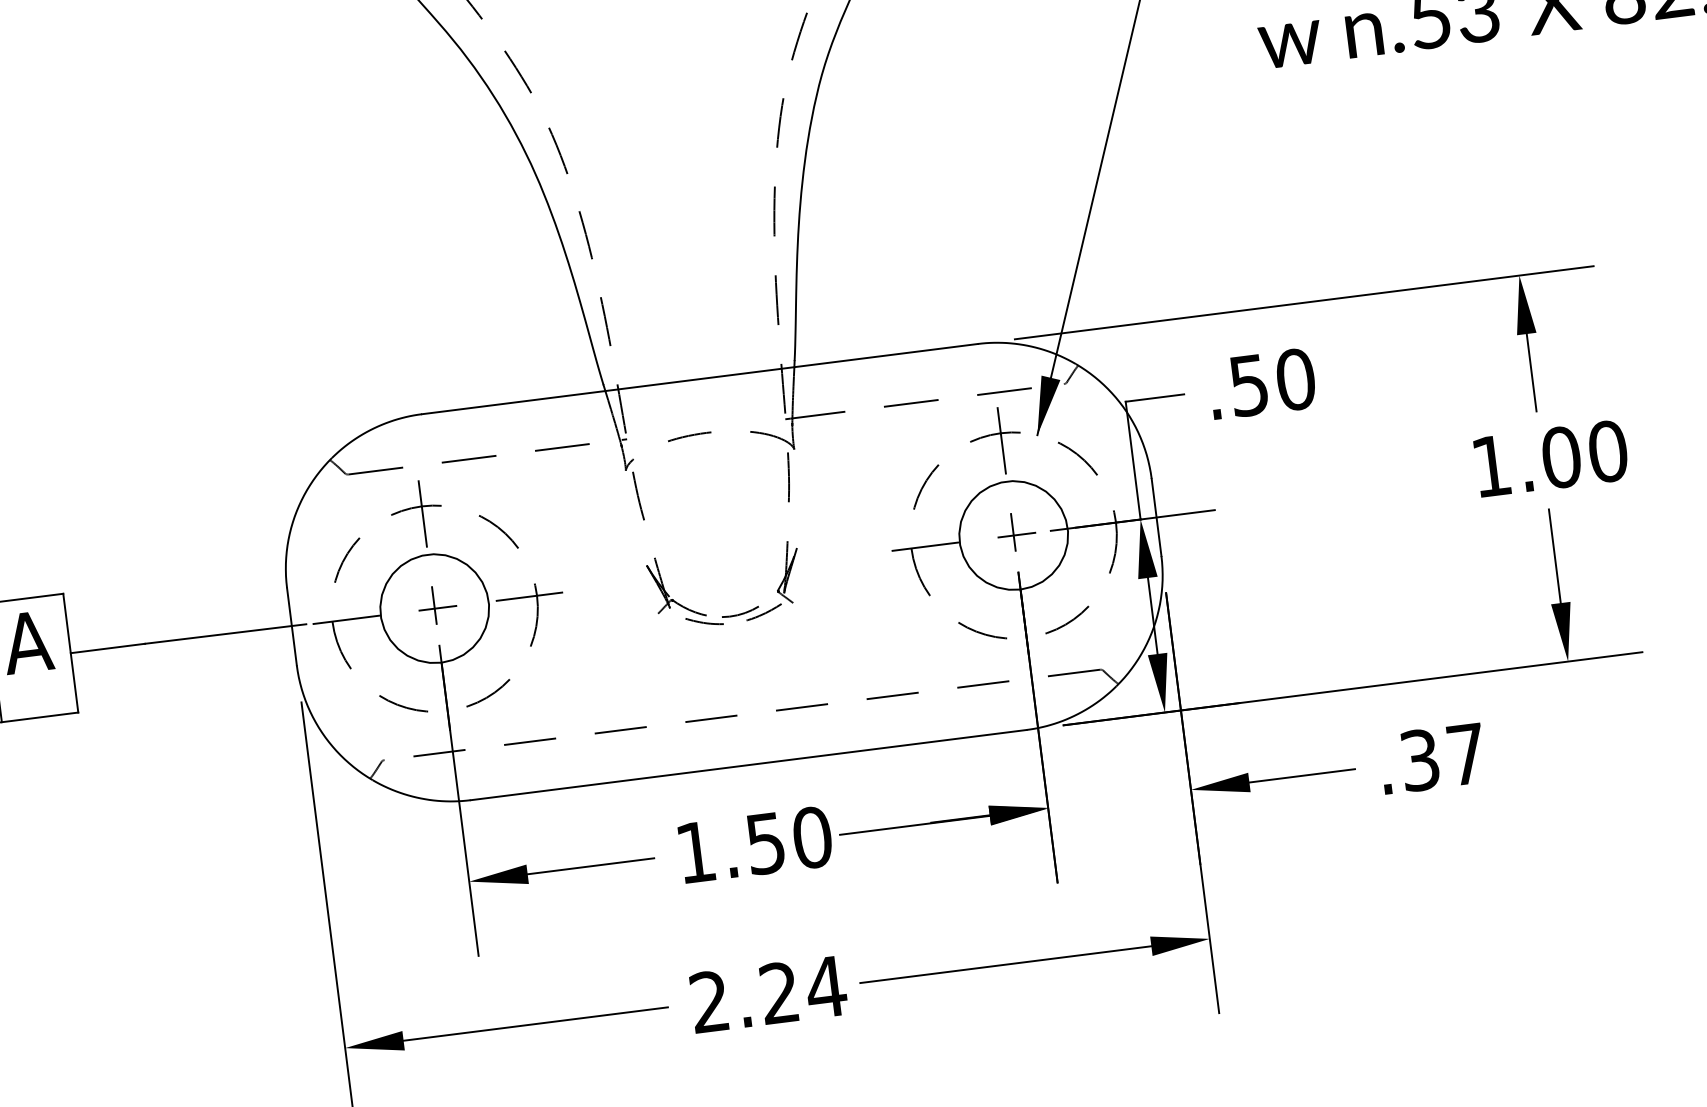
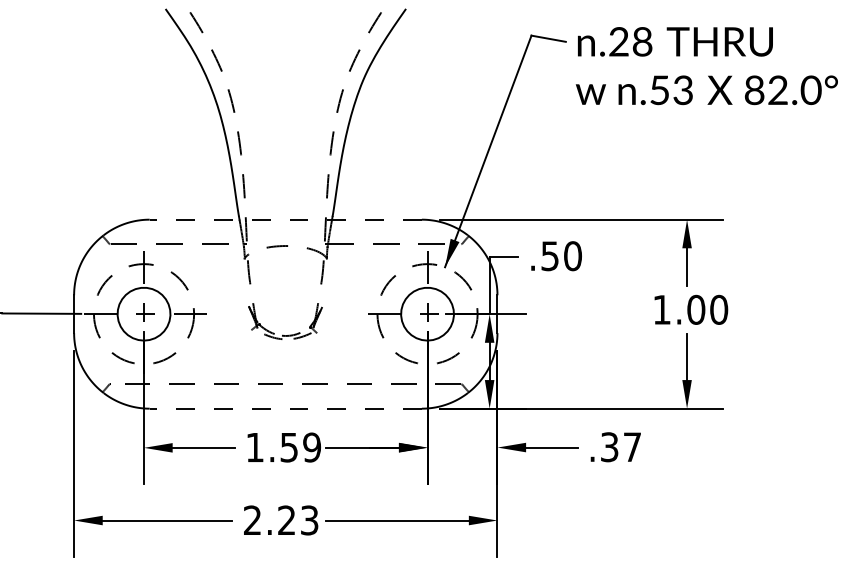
line: (699, 378) -> (285, 219), solid -> dashed
line: (747, 764) -> (285, 408), solid -> dashed
text: (813, 837) -> (312, 447), 1.50 -> 1.59
text: (825, 987) -> (309, 520), 2.24 -> 2.23

